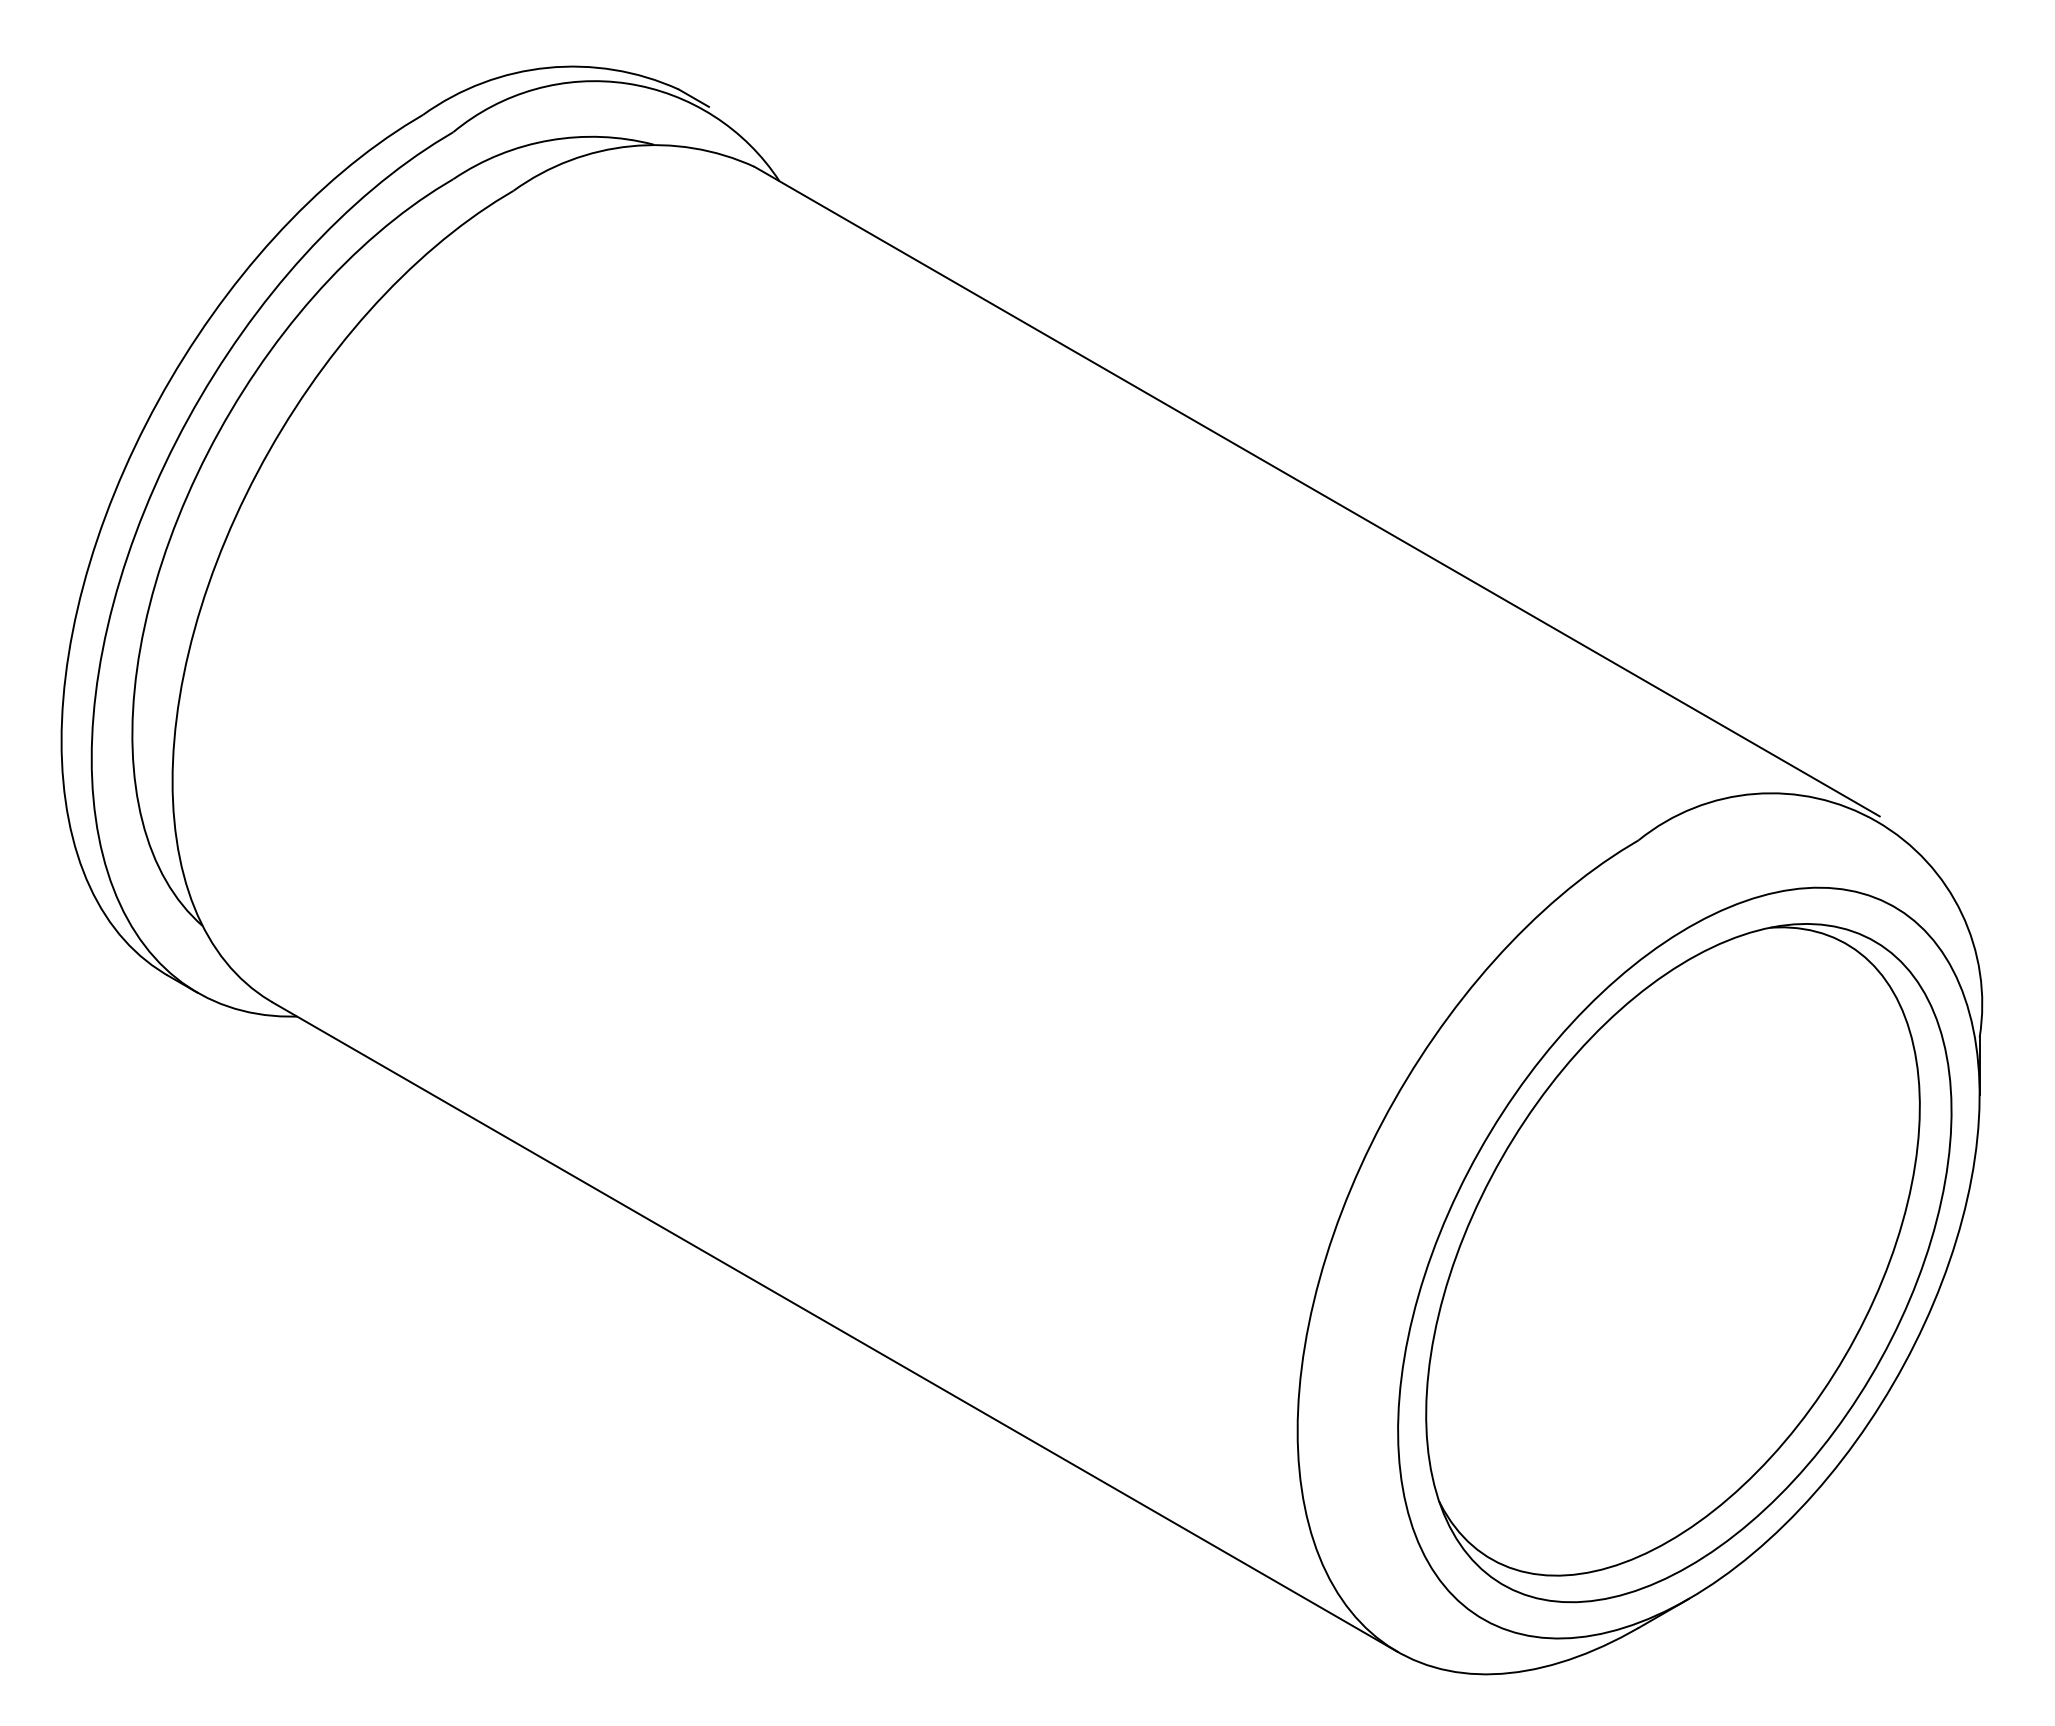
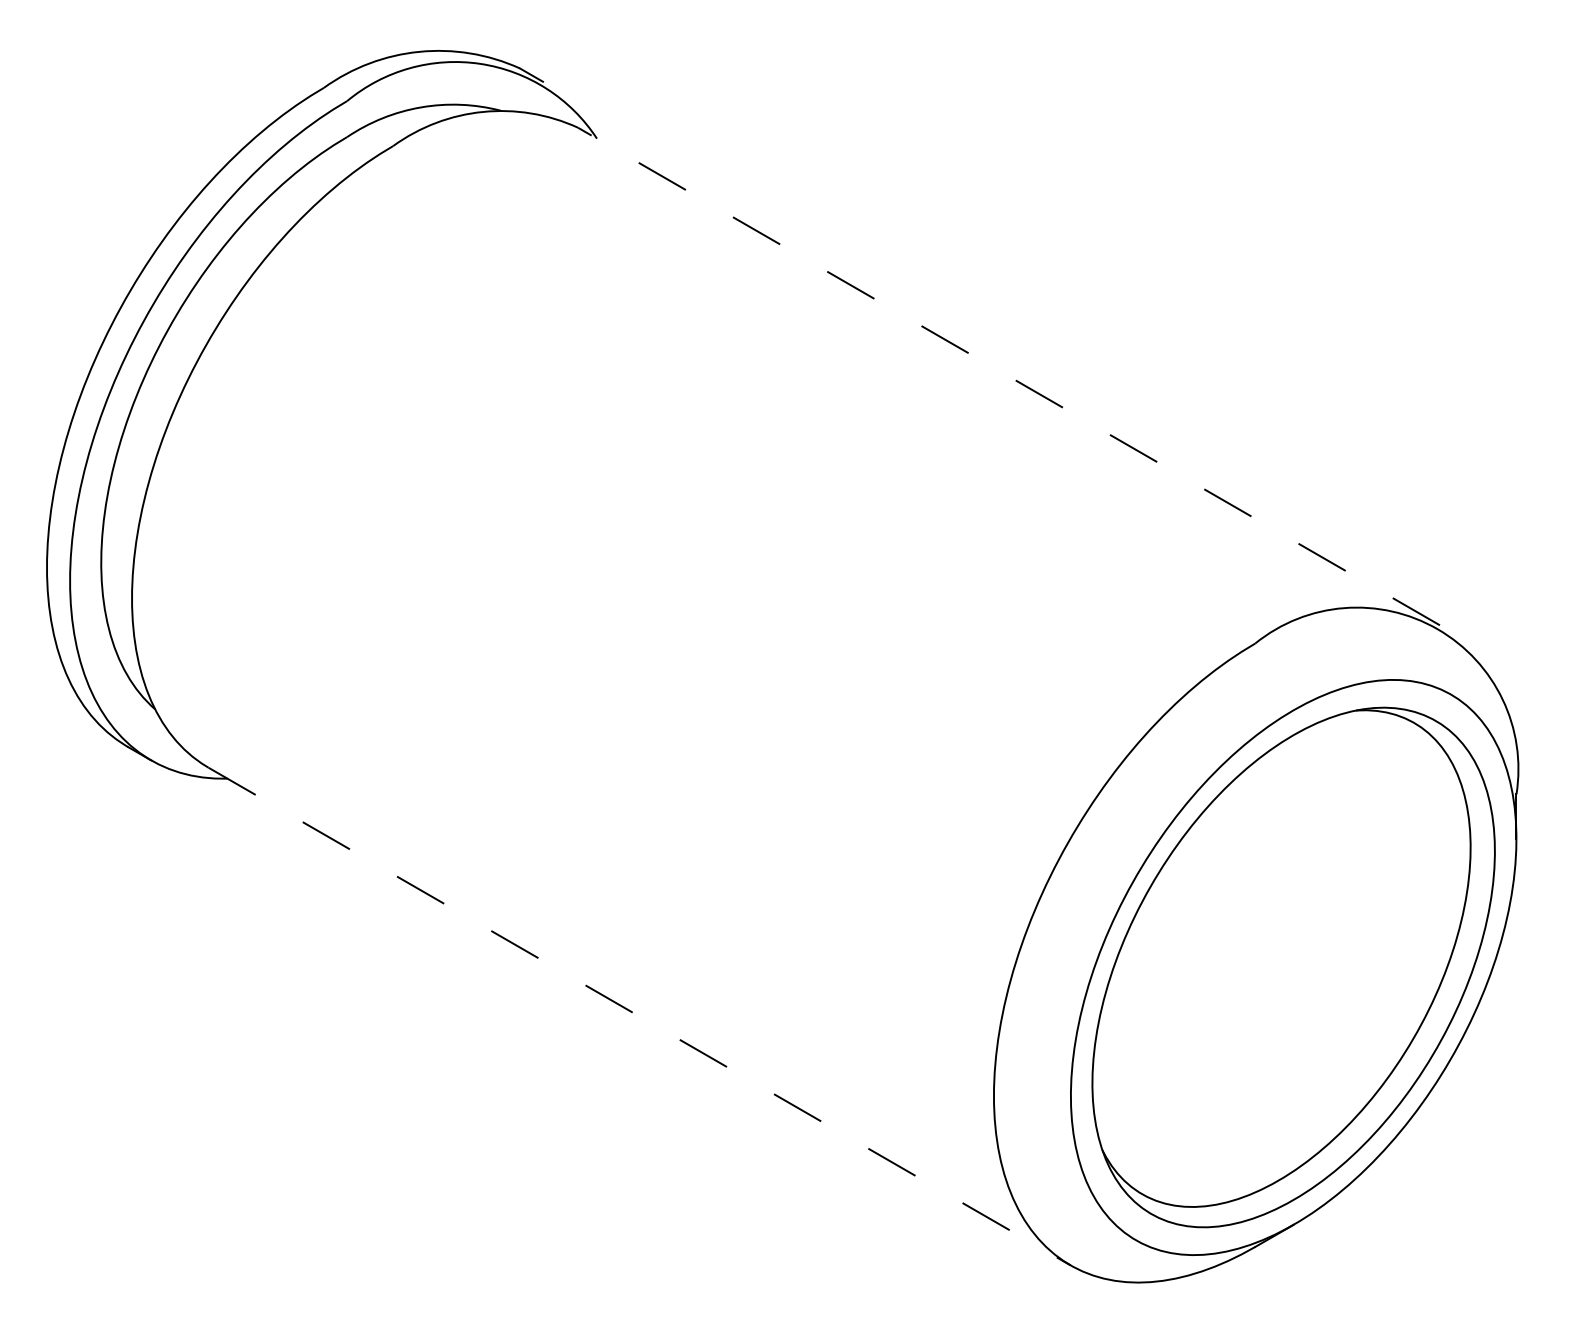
line: (1317, 491) -> (1009, 376), solid -> dashed
line: (834, 1327) -> (639, 1016), solid -> dashed

